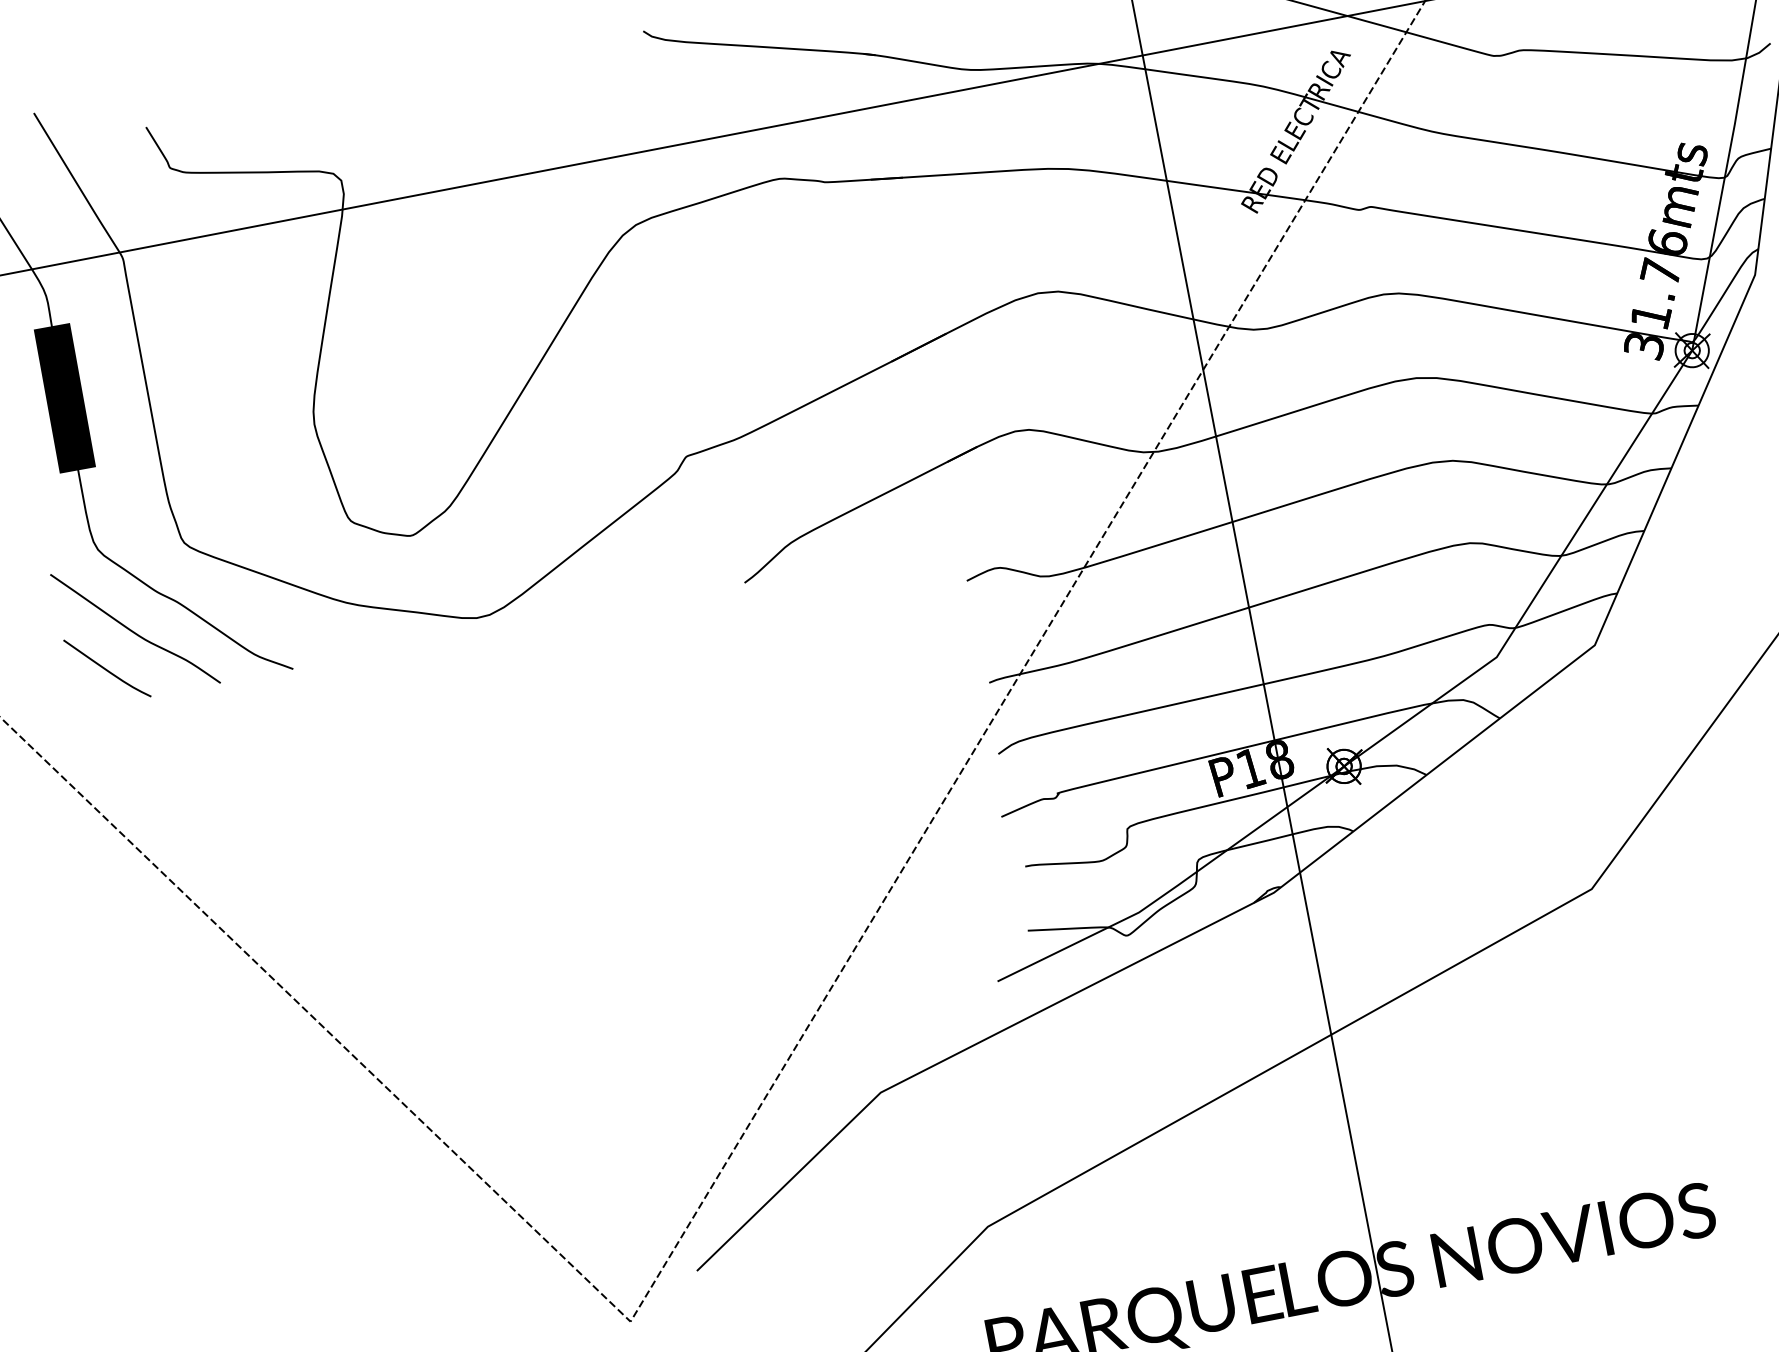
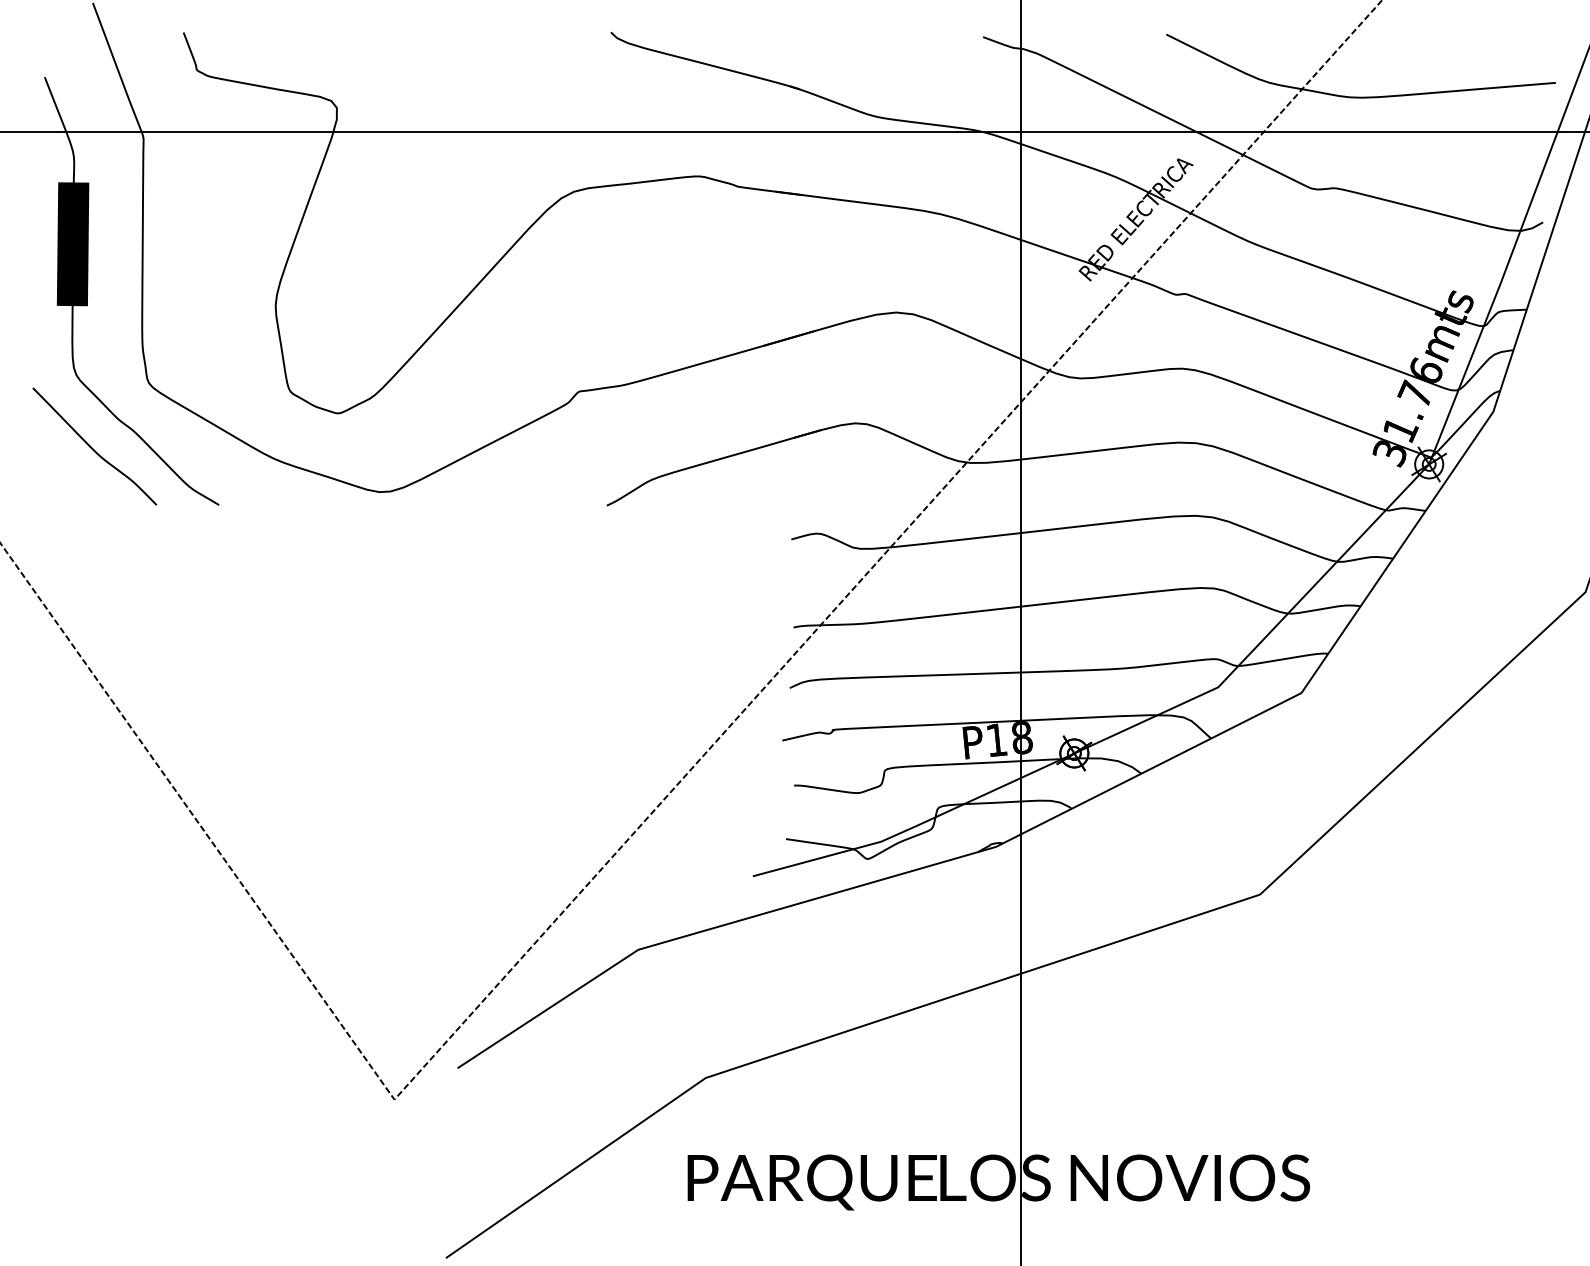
curve: (106, 669) -> (64, 475), removed

